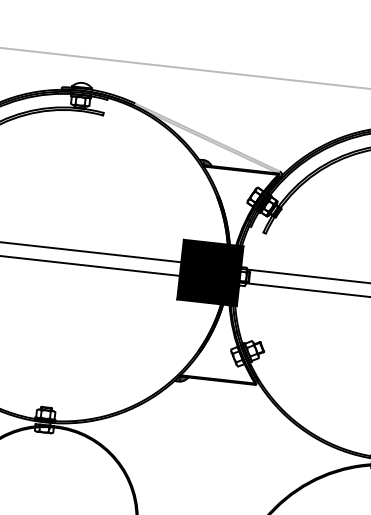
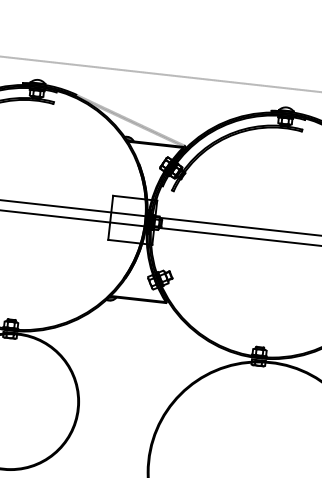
fill: (210, 271) -> (132, 219), removed

